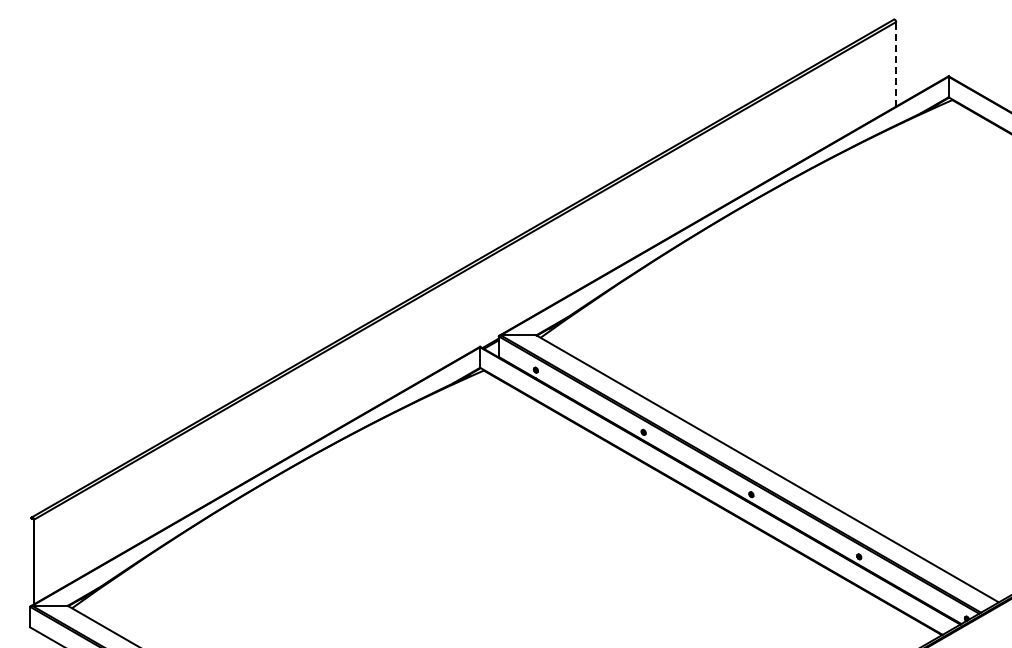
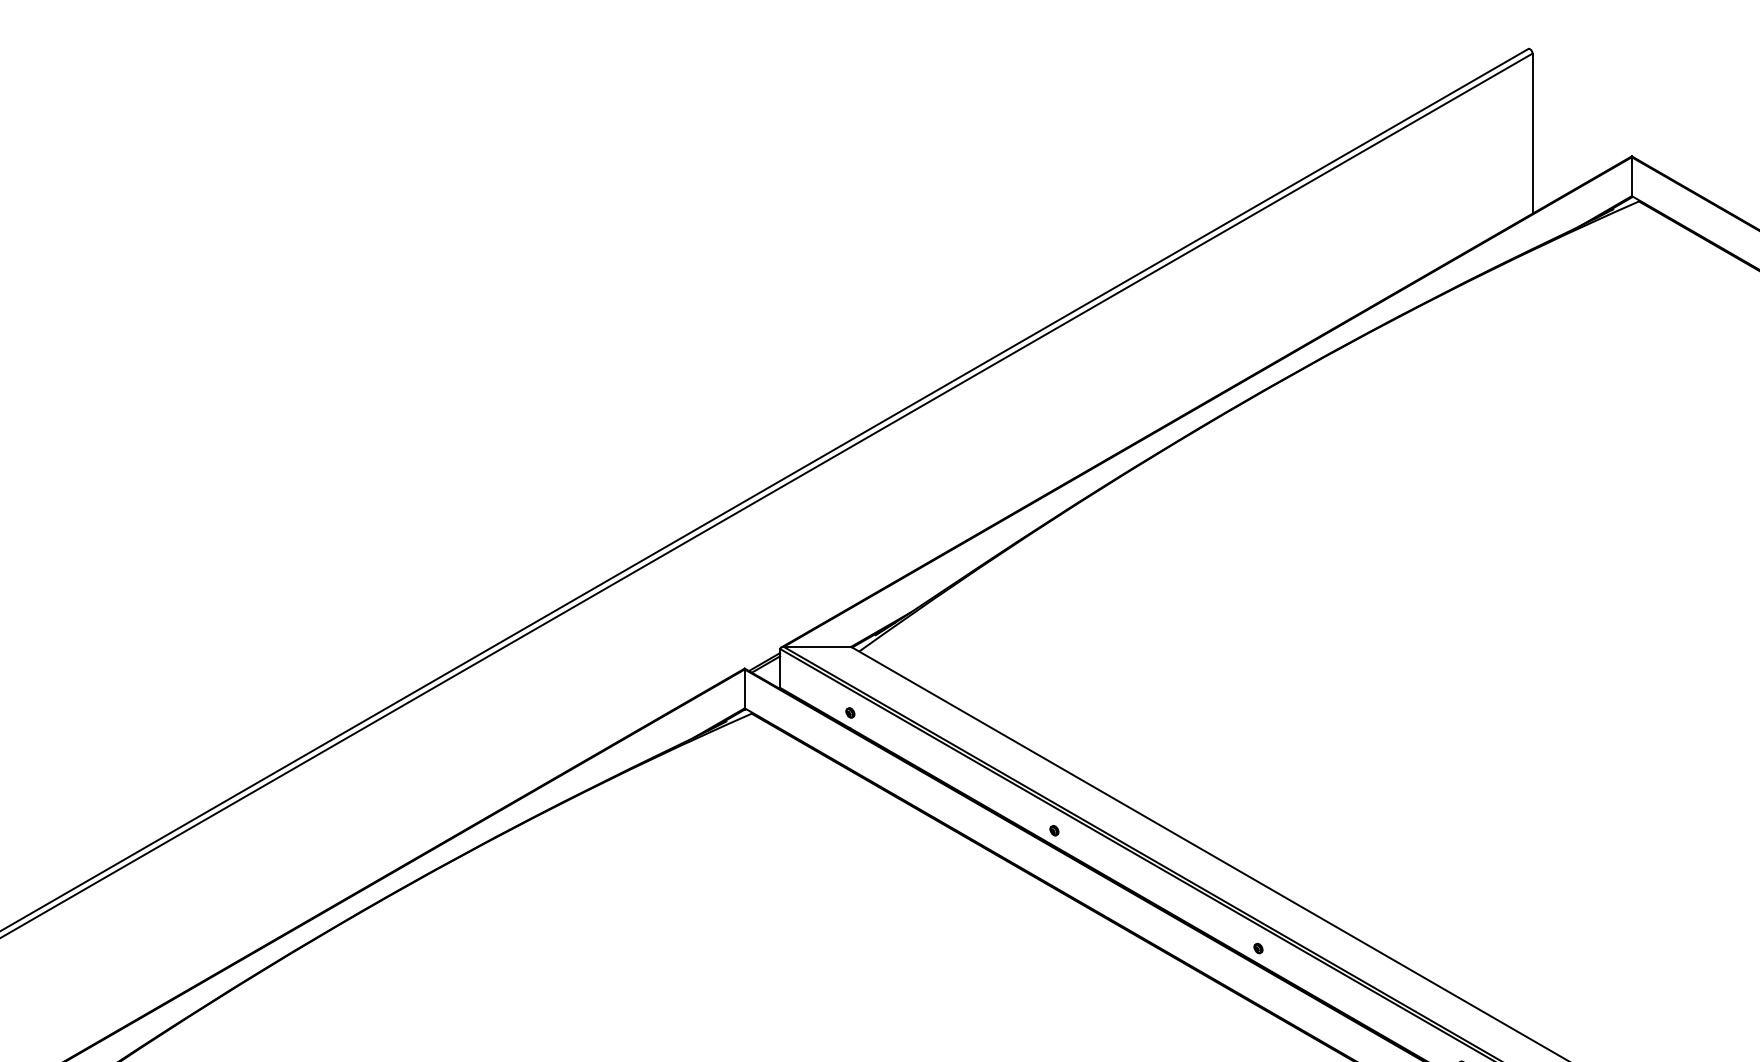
line: (896, 63) -> (1533, 132), dashed -> solid

